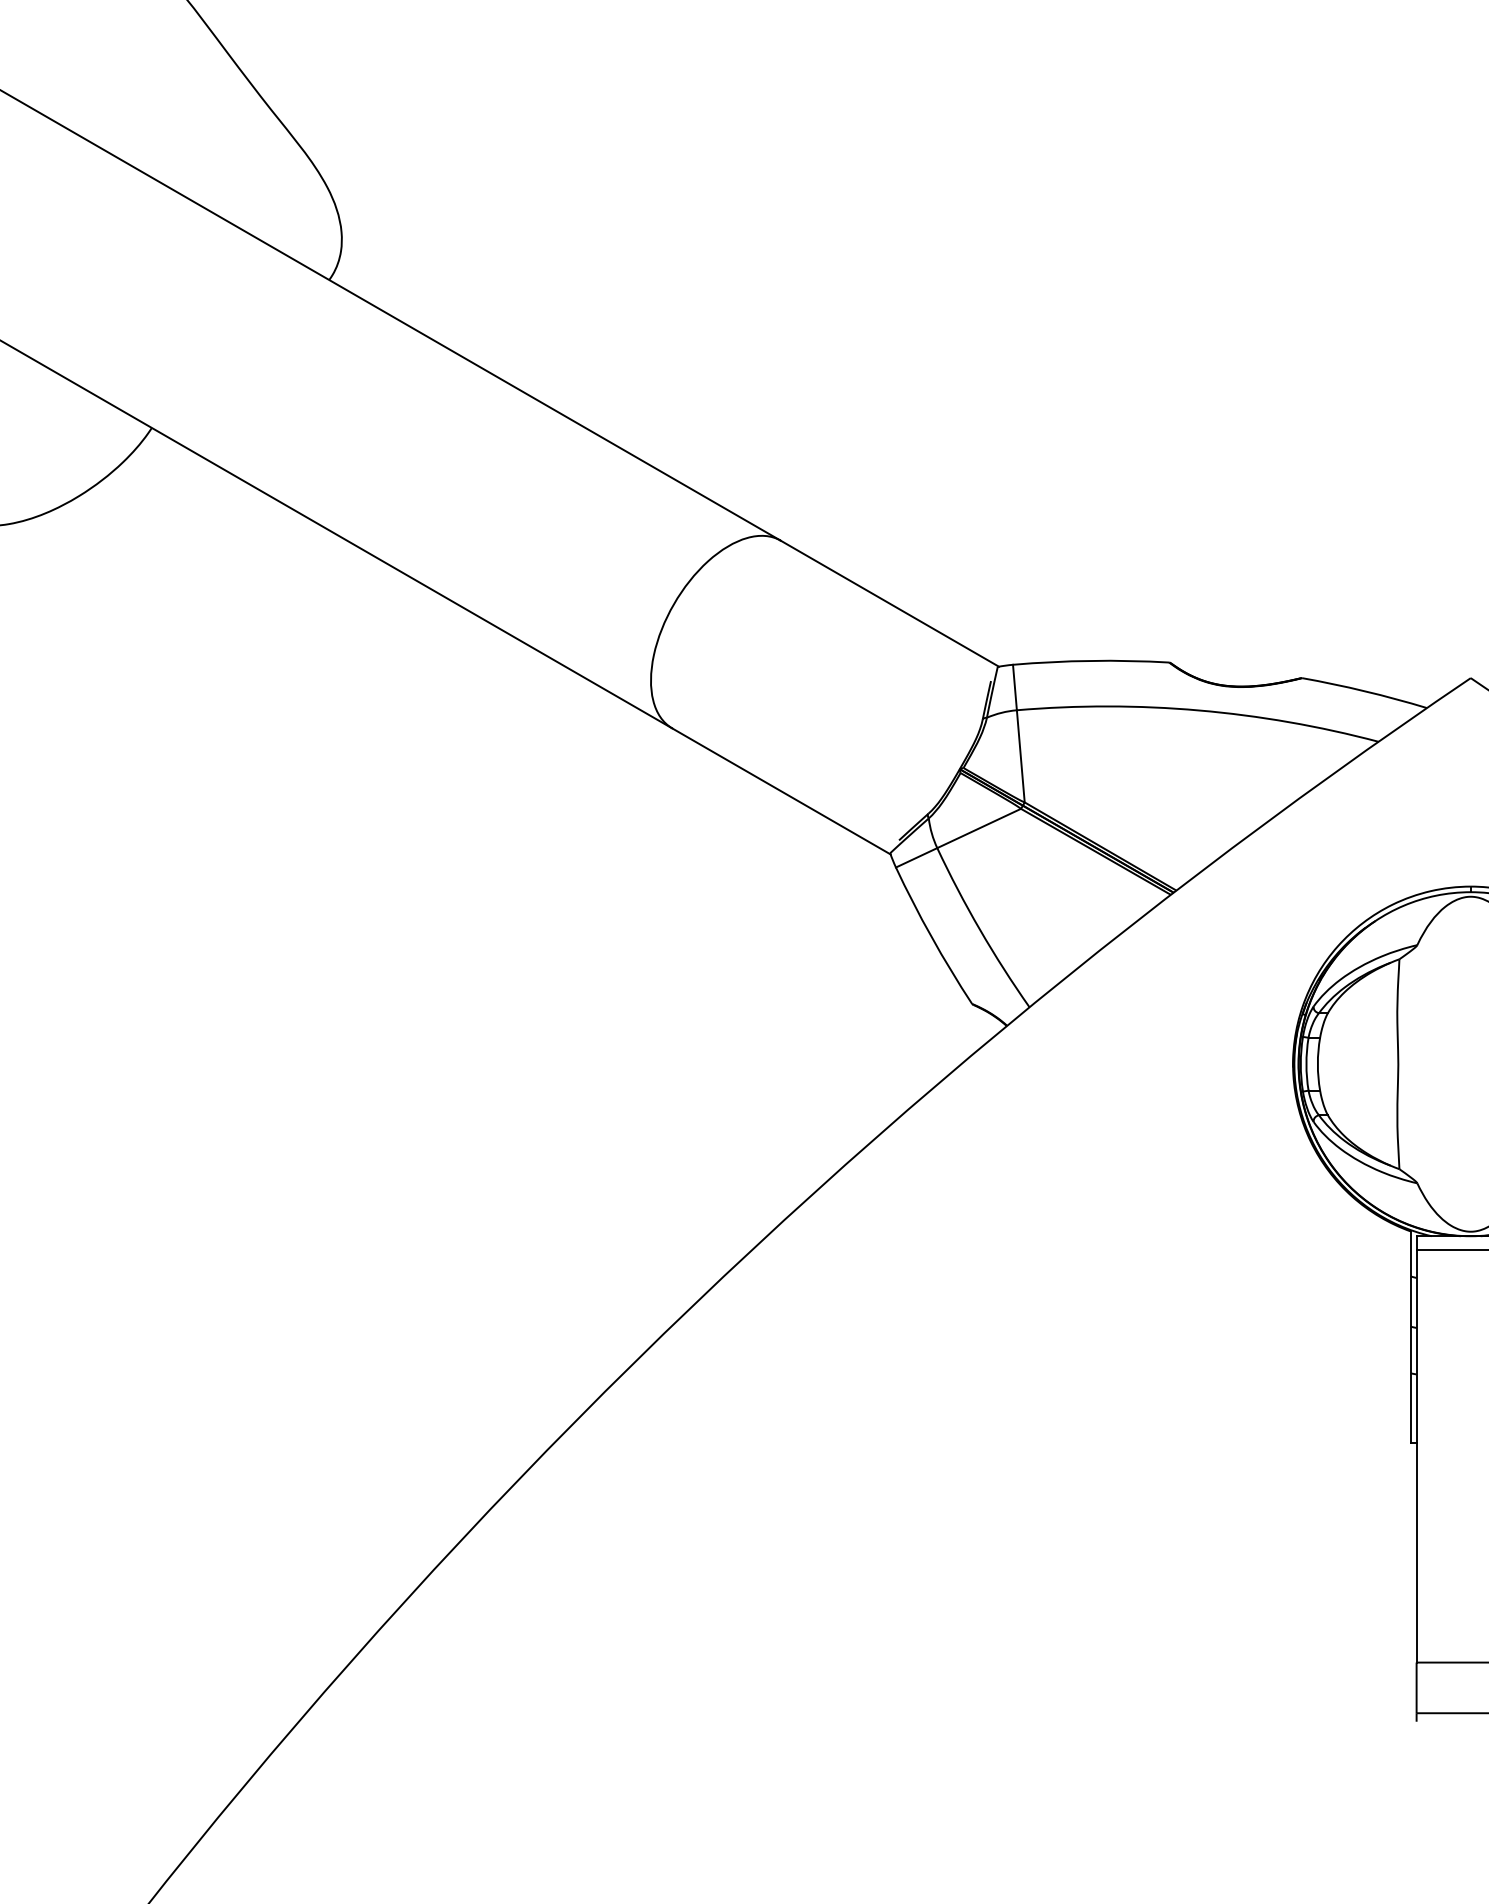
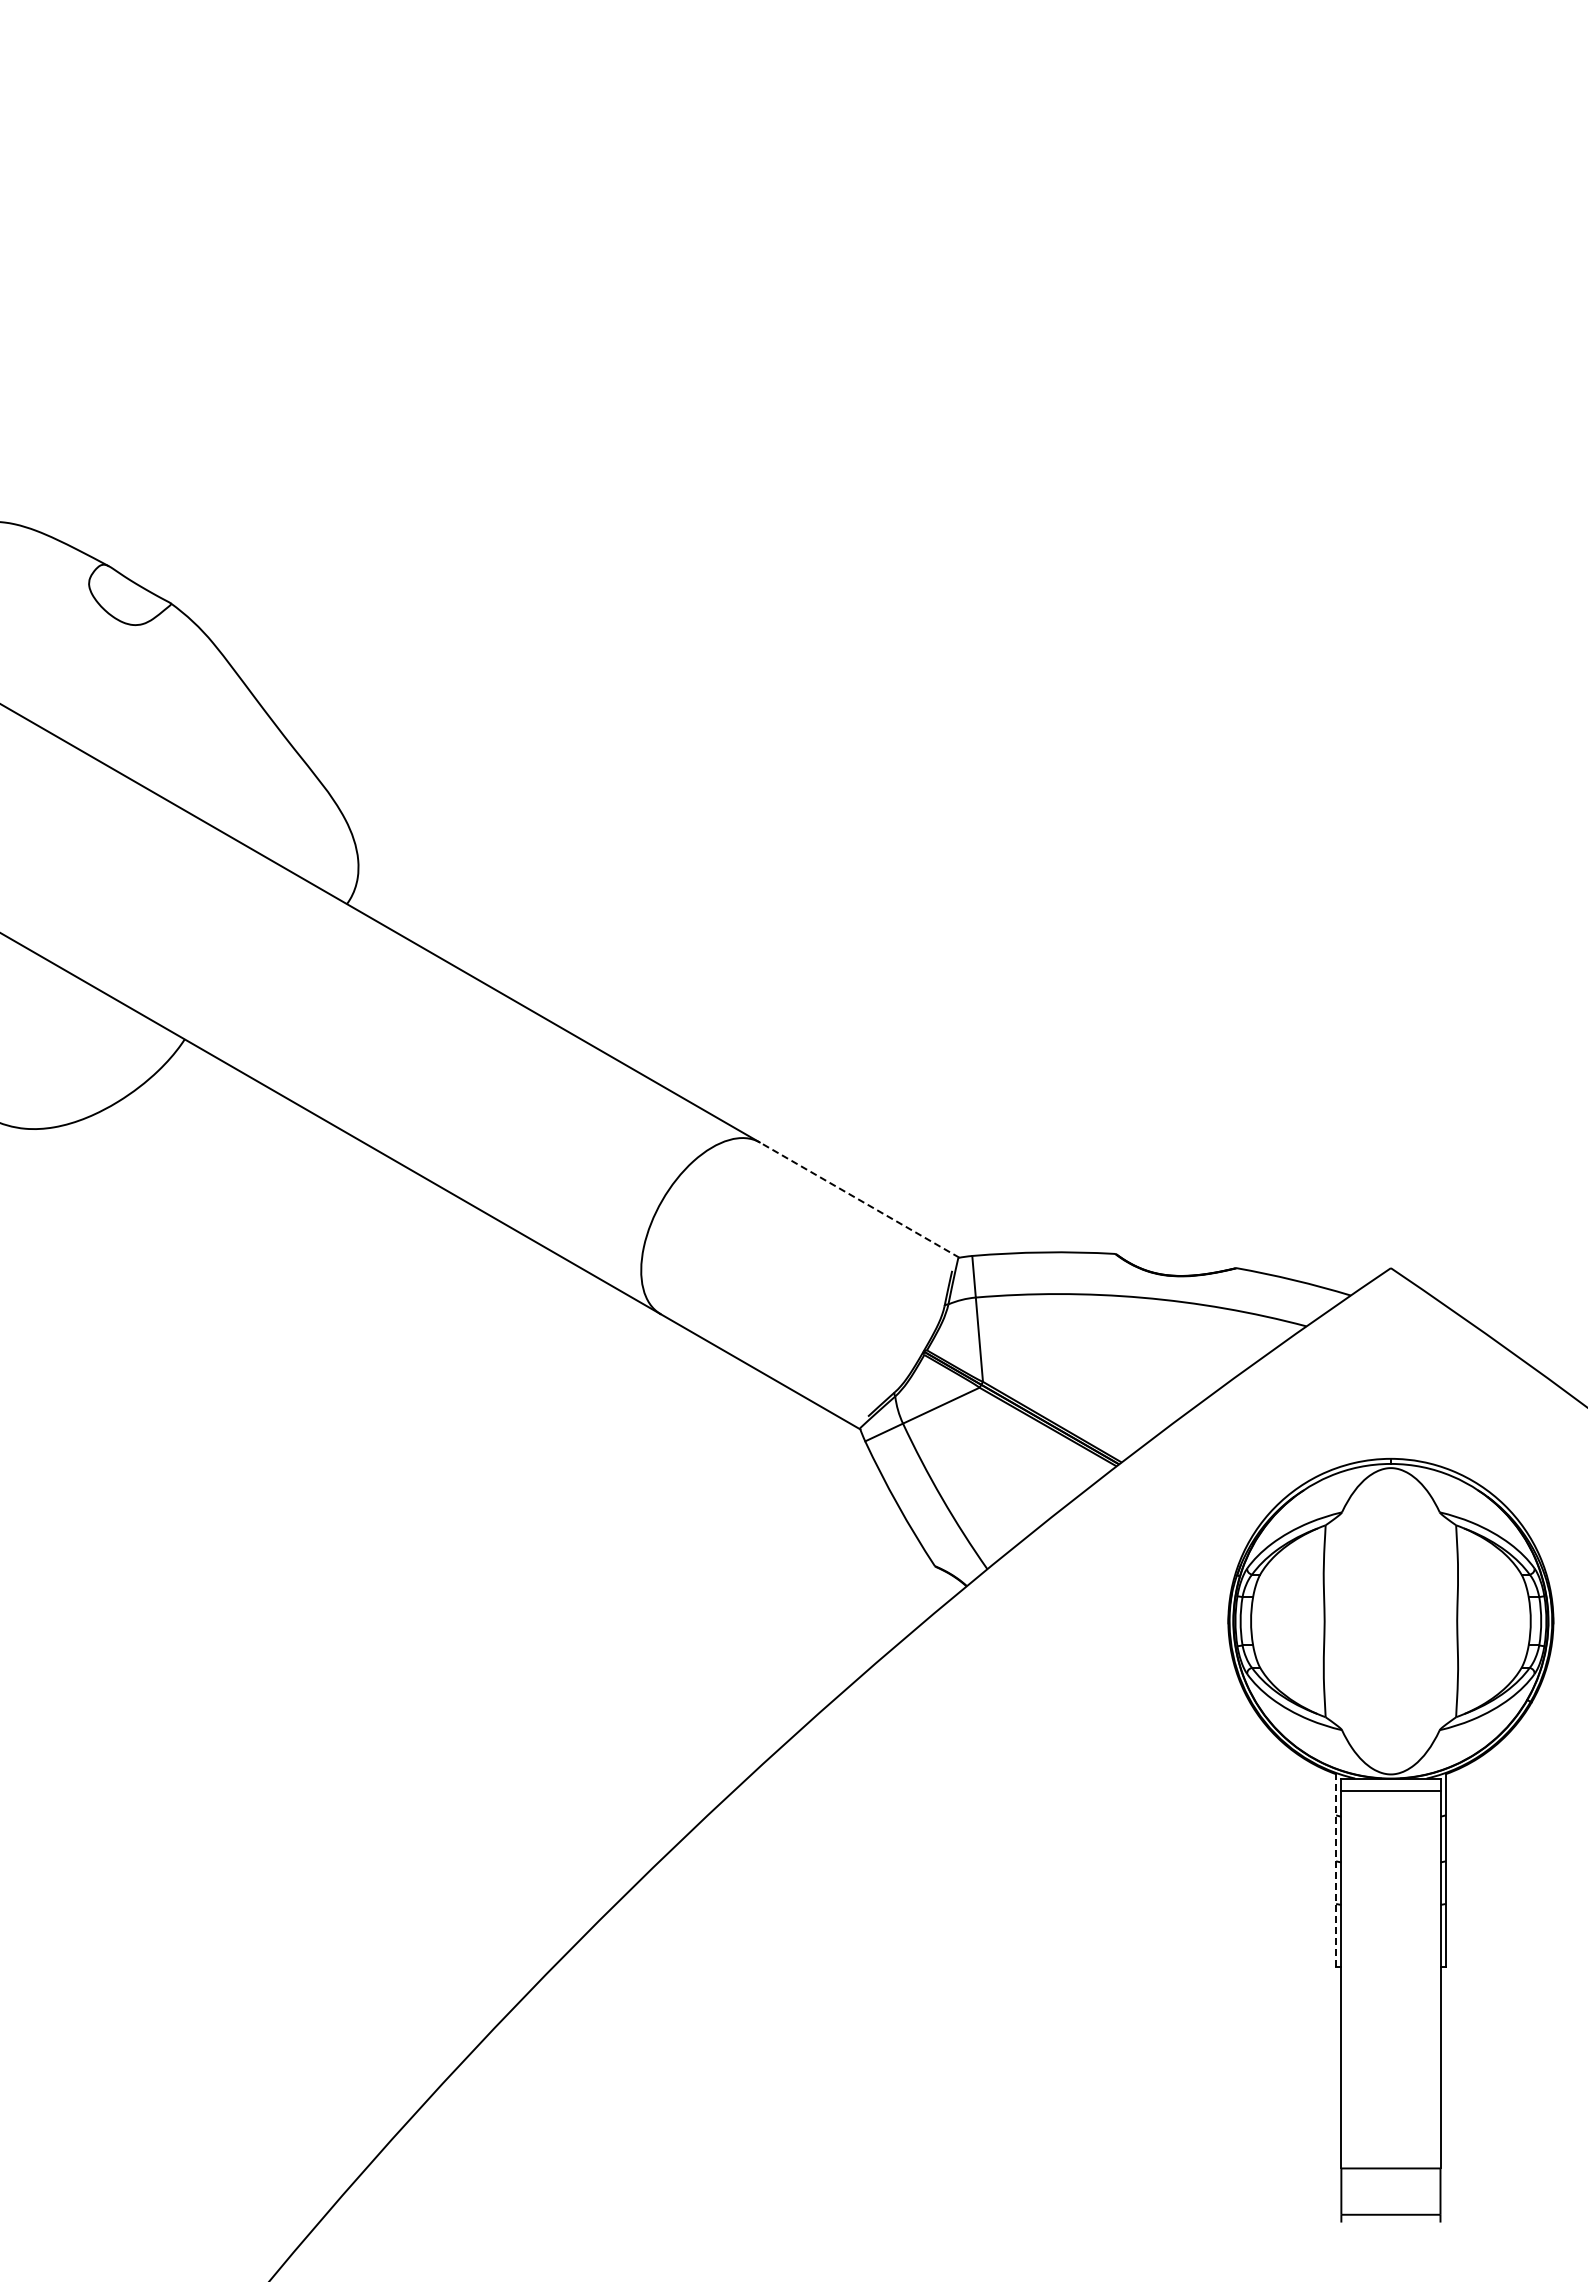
line: (889, 603) -> (859, 1199), solid -> dashed
line: (1411, 1336) -> (1336, 1870), solid -> dashed

